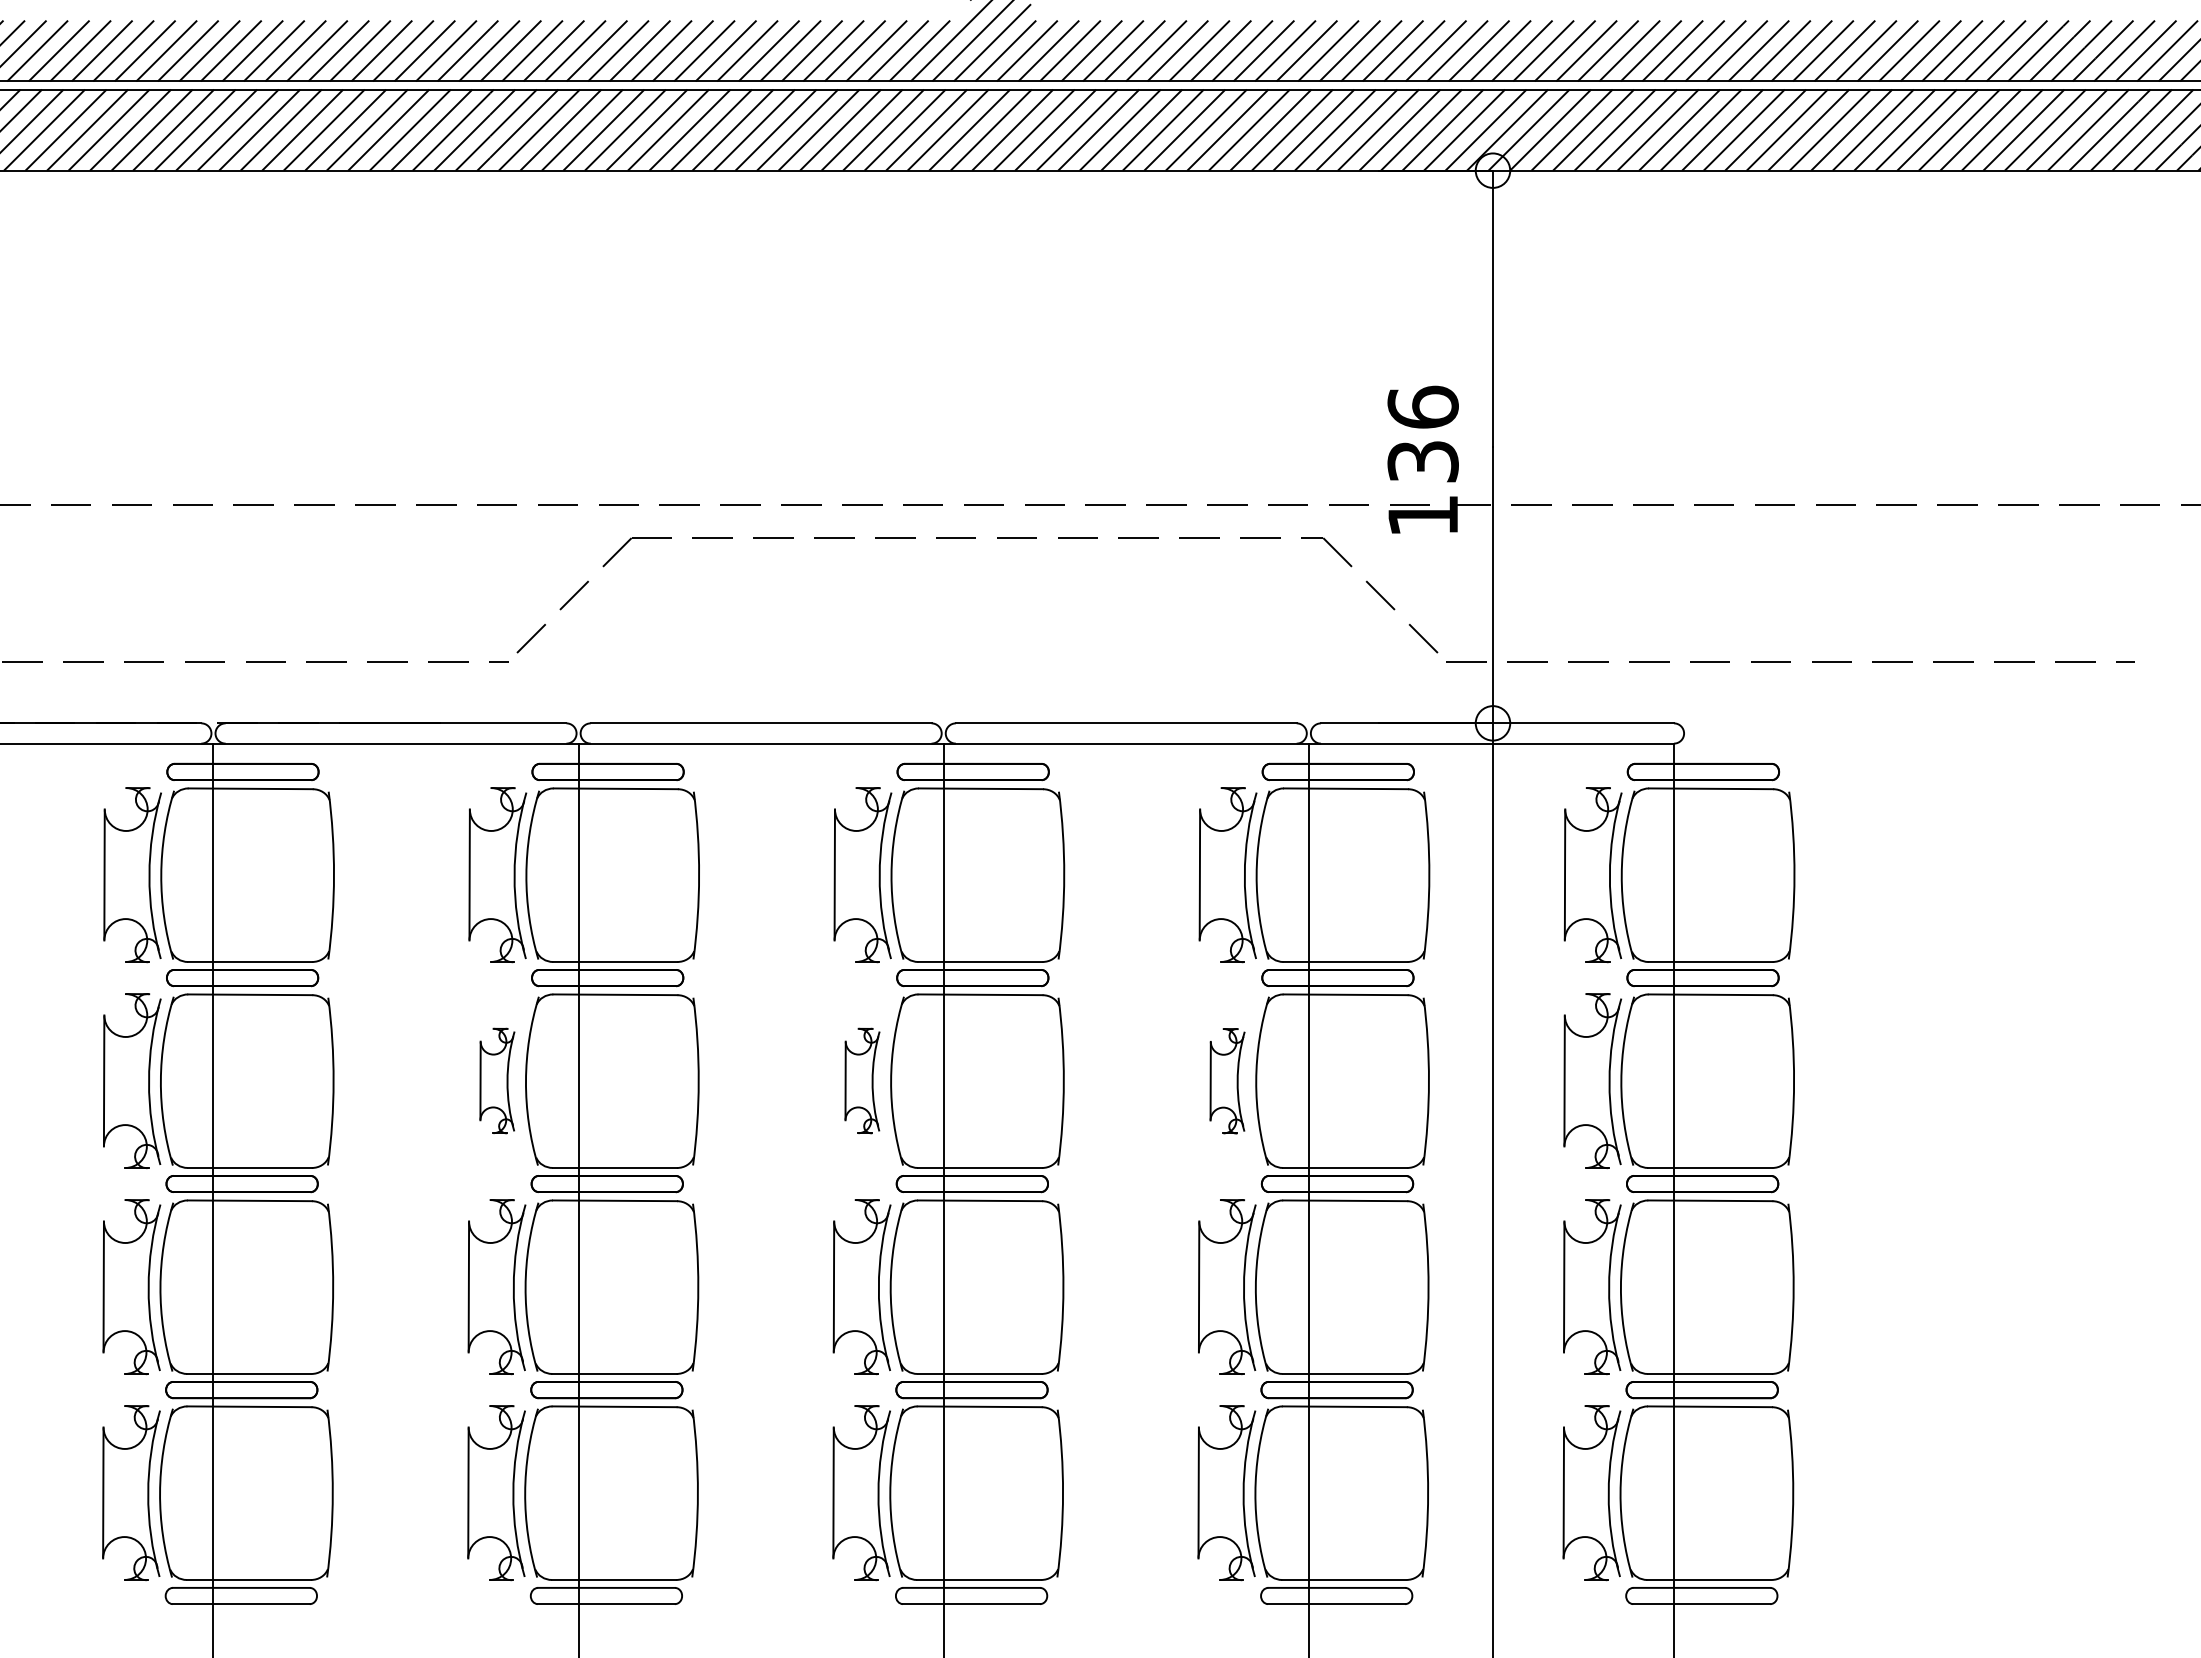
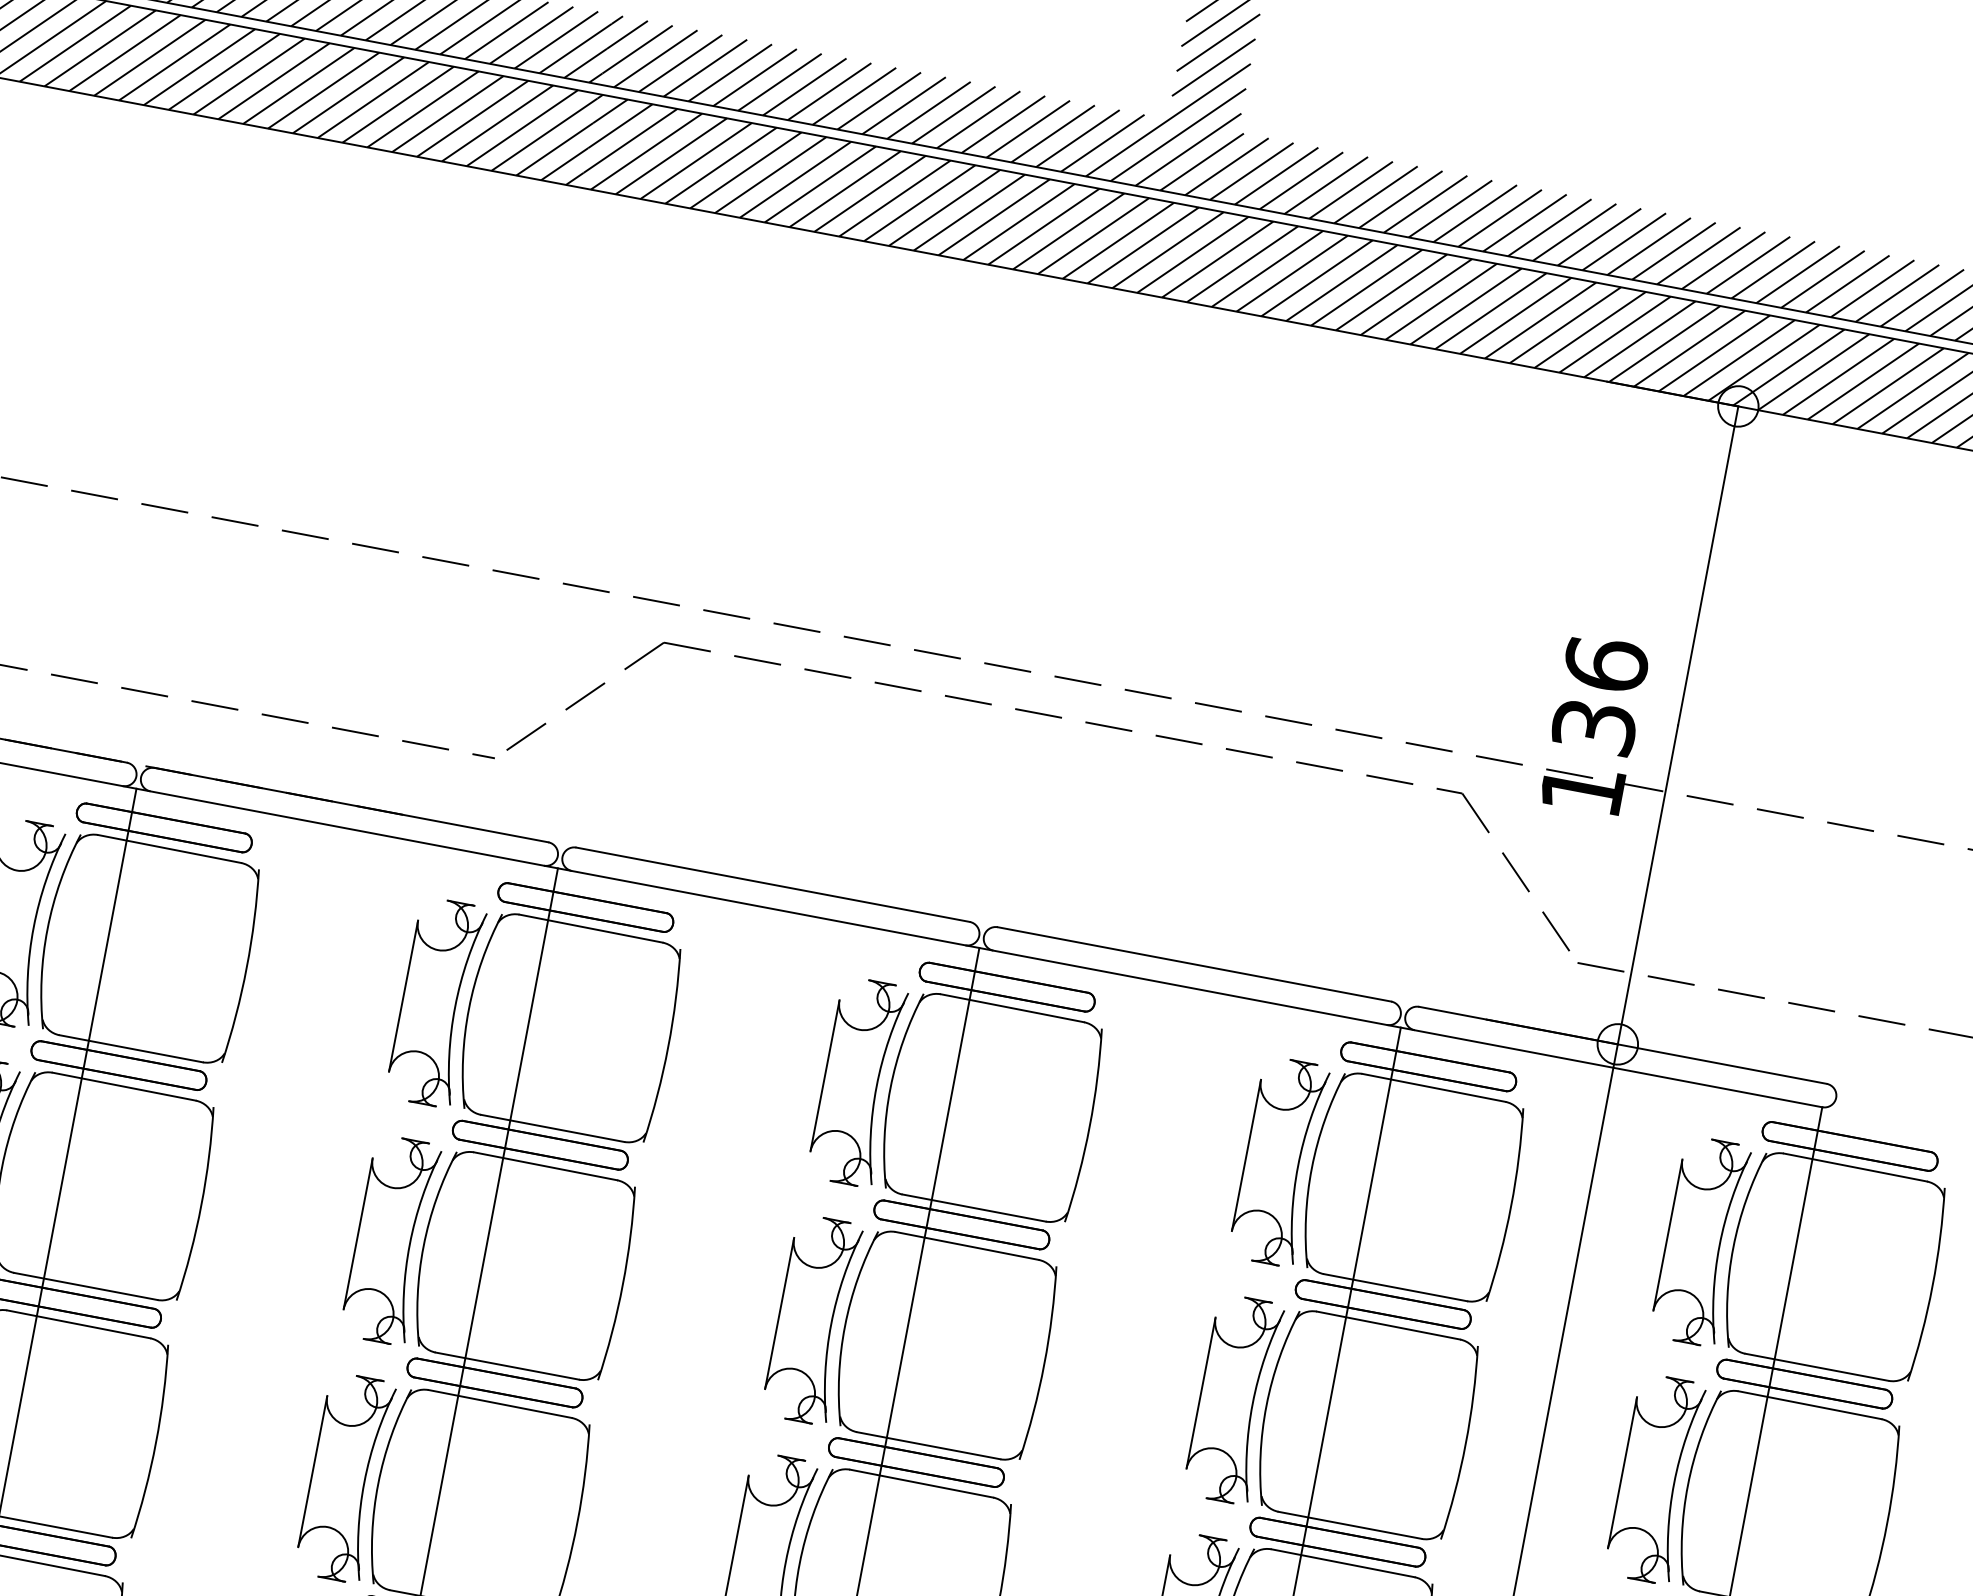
part: (497, 1080) -> (390, 1239), size x1.67
part: (862, 1080) -> (812, 1319), size x1.67
part: (1227, 1081) -> (1233, 1399), size x1.67

